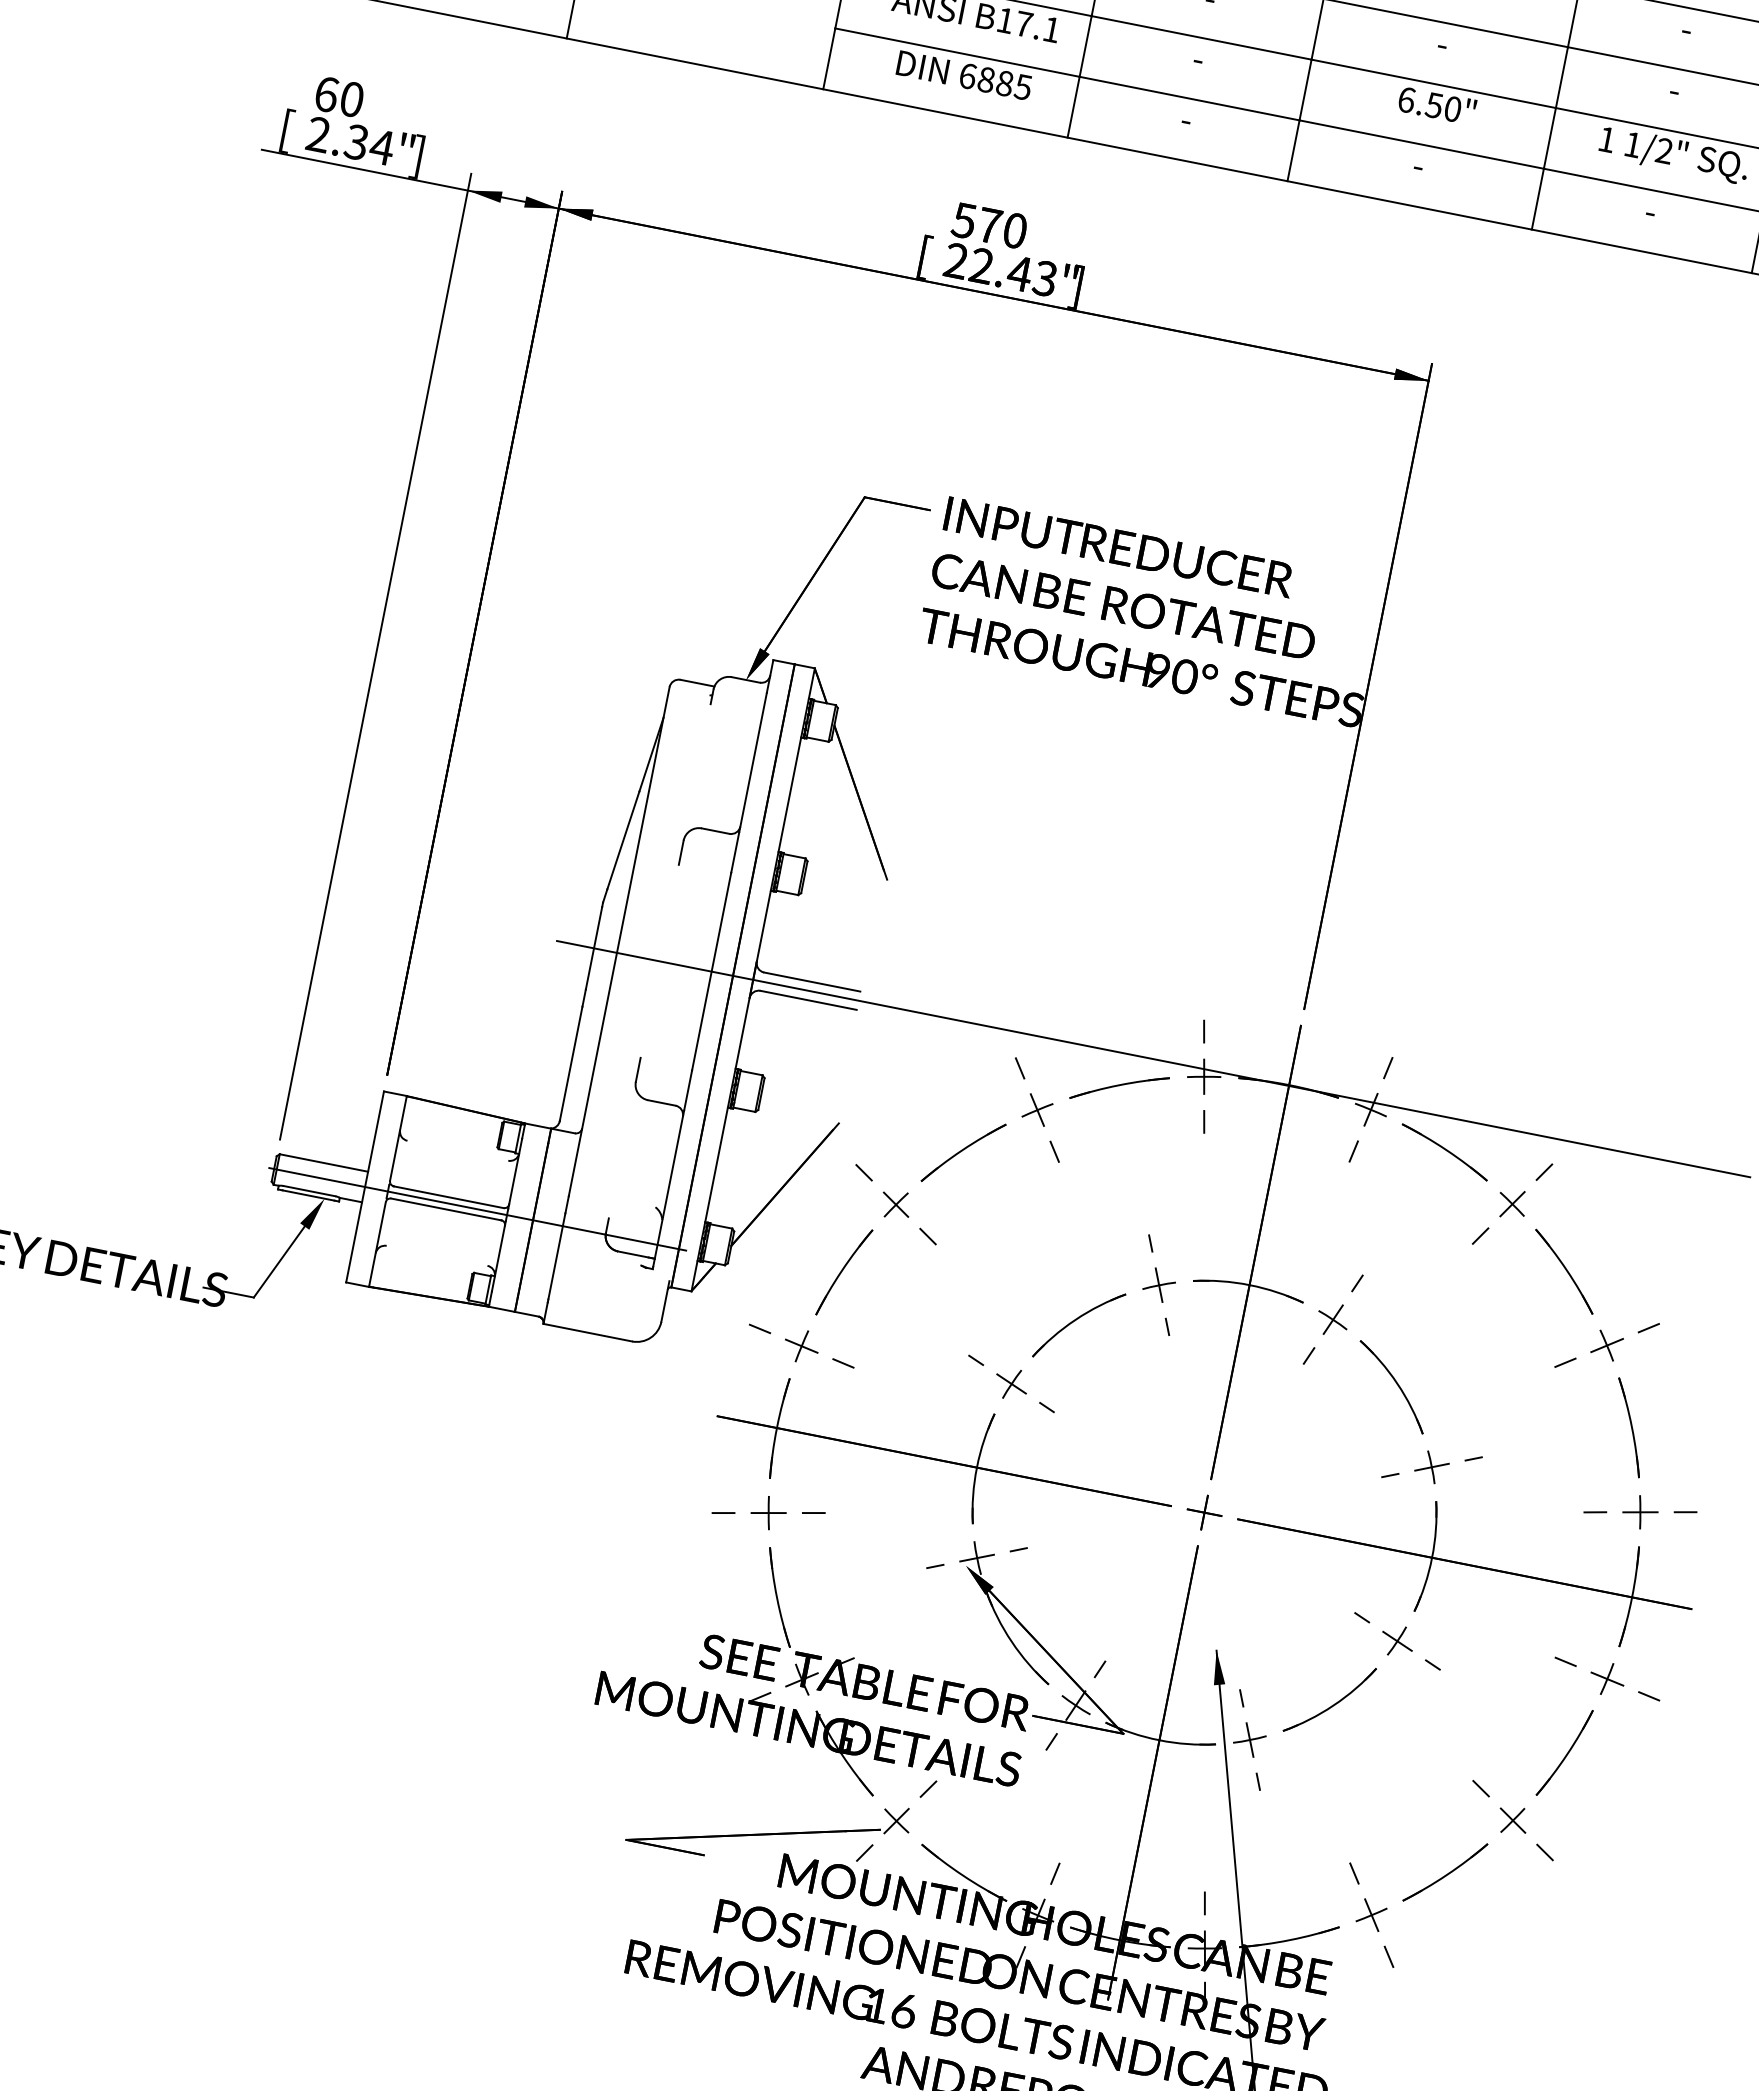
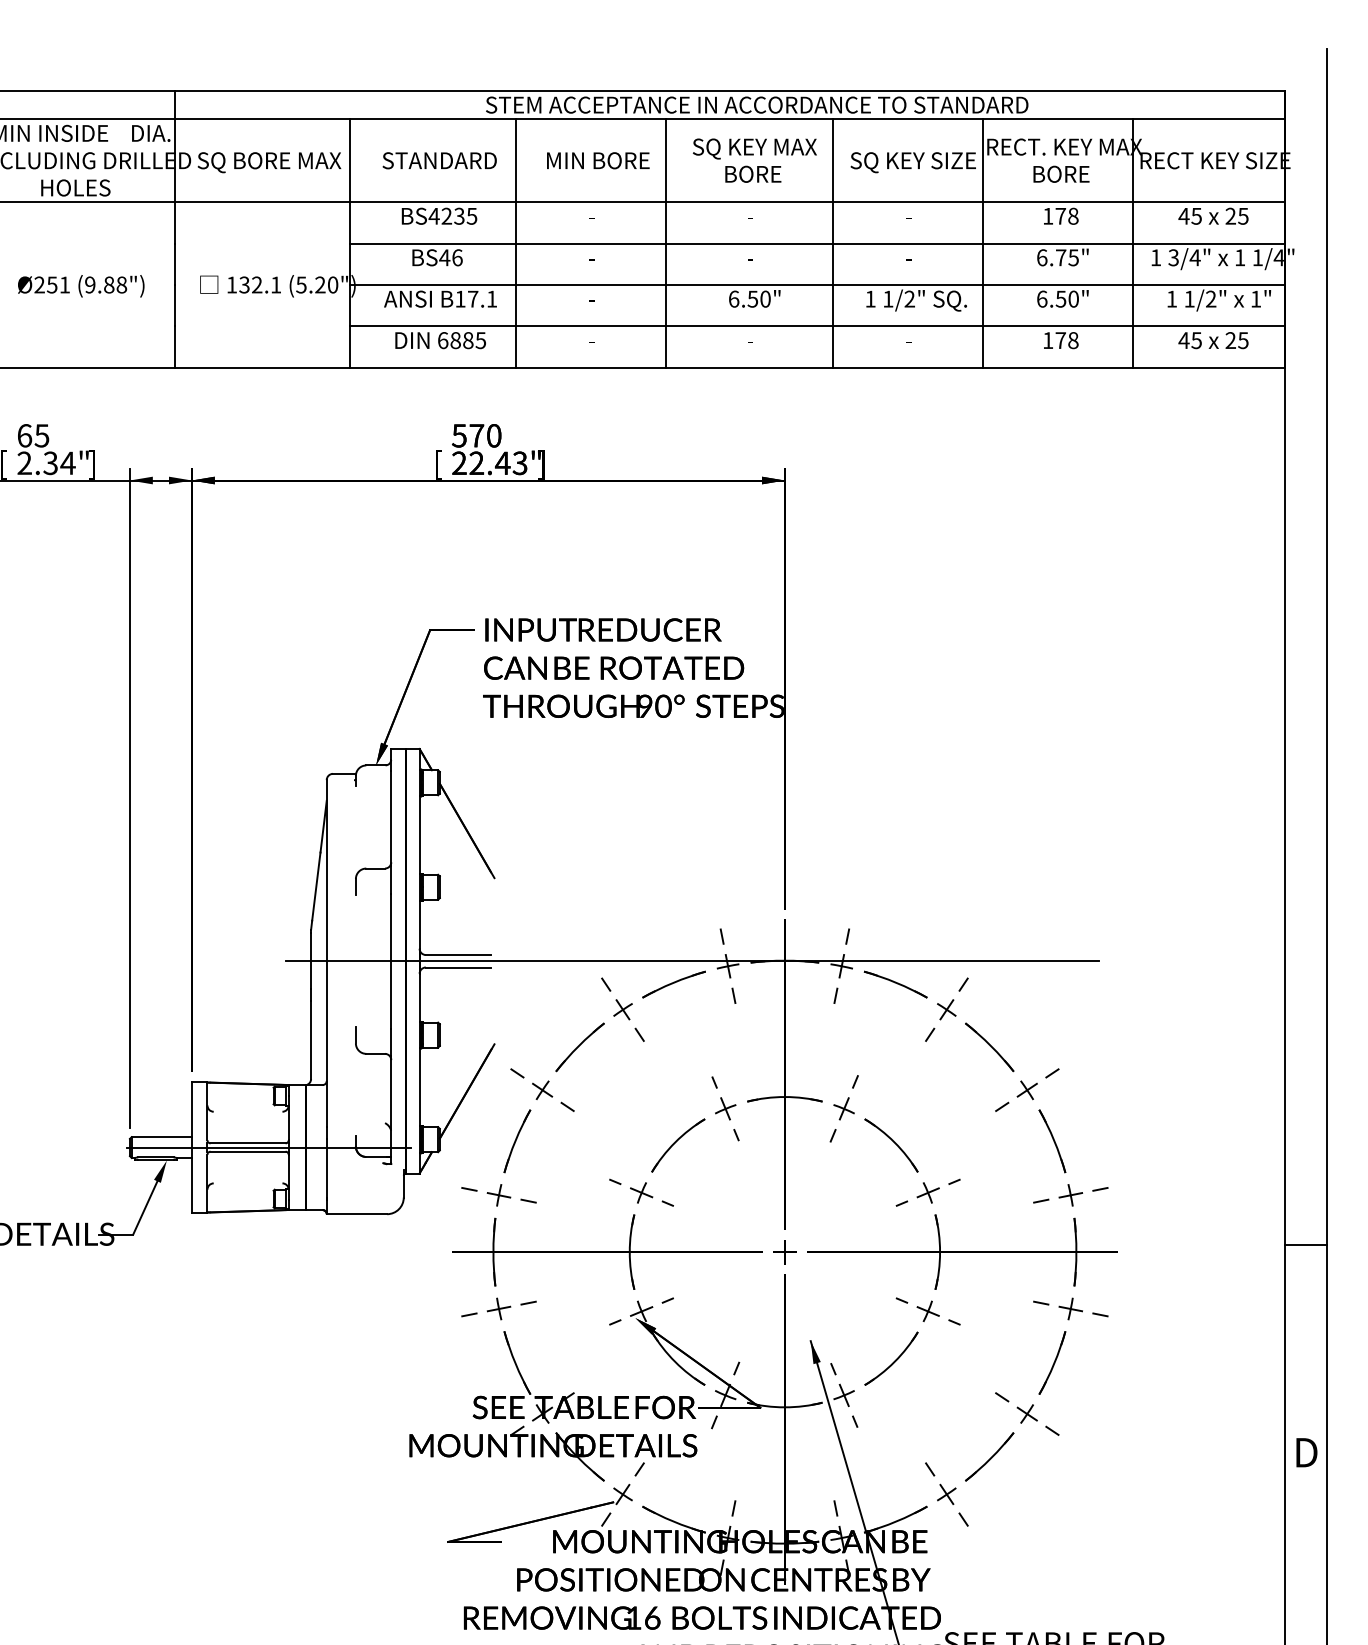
text: (351, 98) -> (41, 435), 60 -> 65

